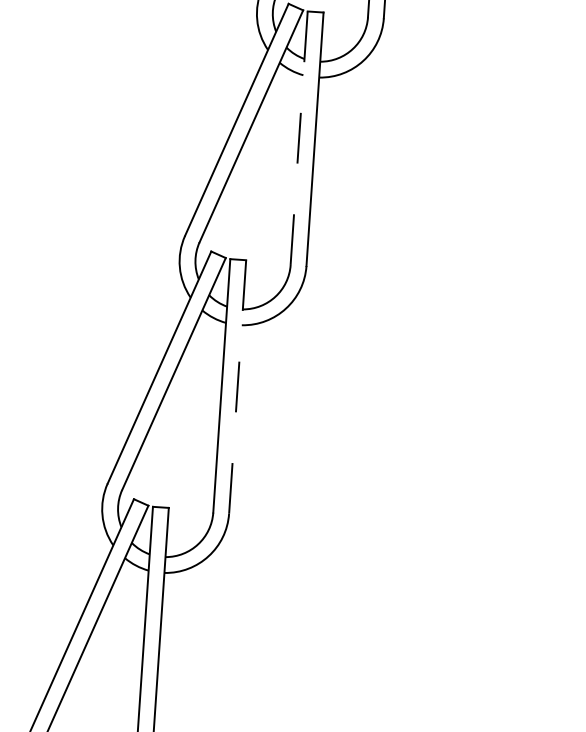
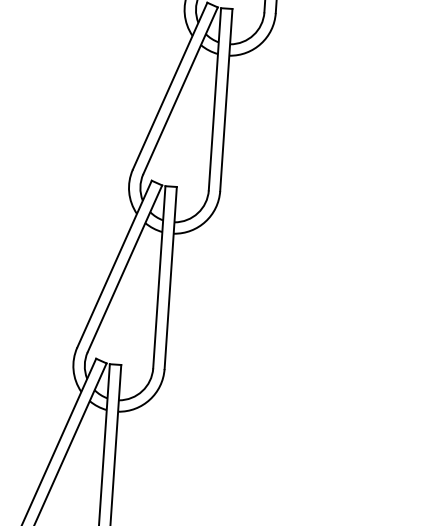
line: (298, 138) -> (214, 99), dashed -> solid
line: (237, 387) -> (170, 278), dashed -> solid

